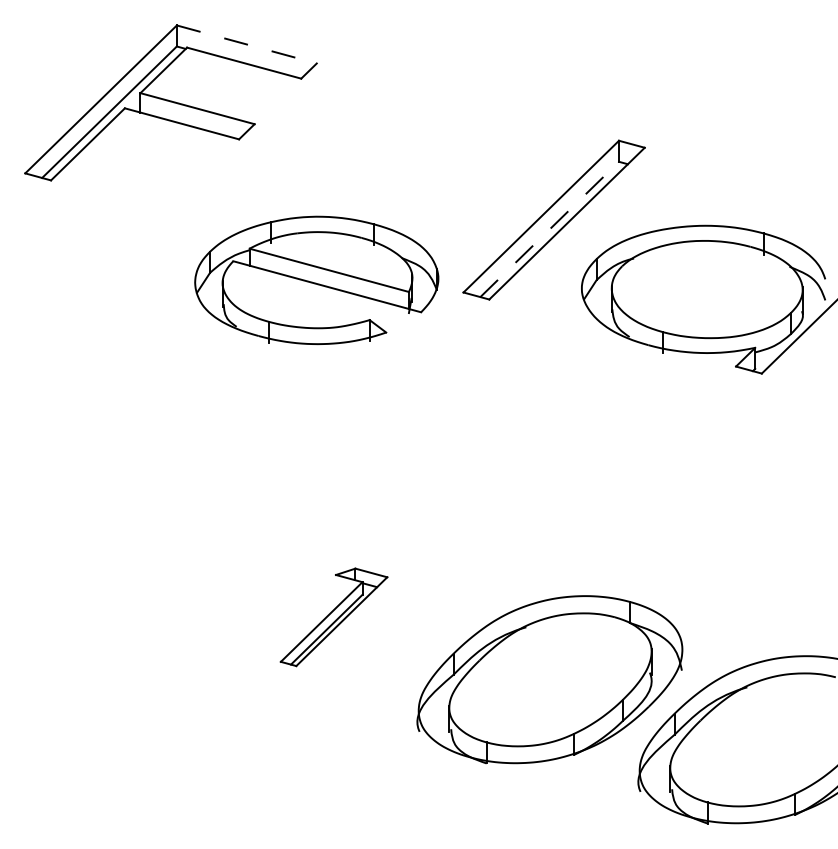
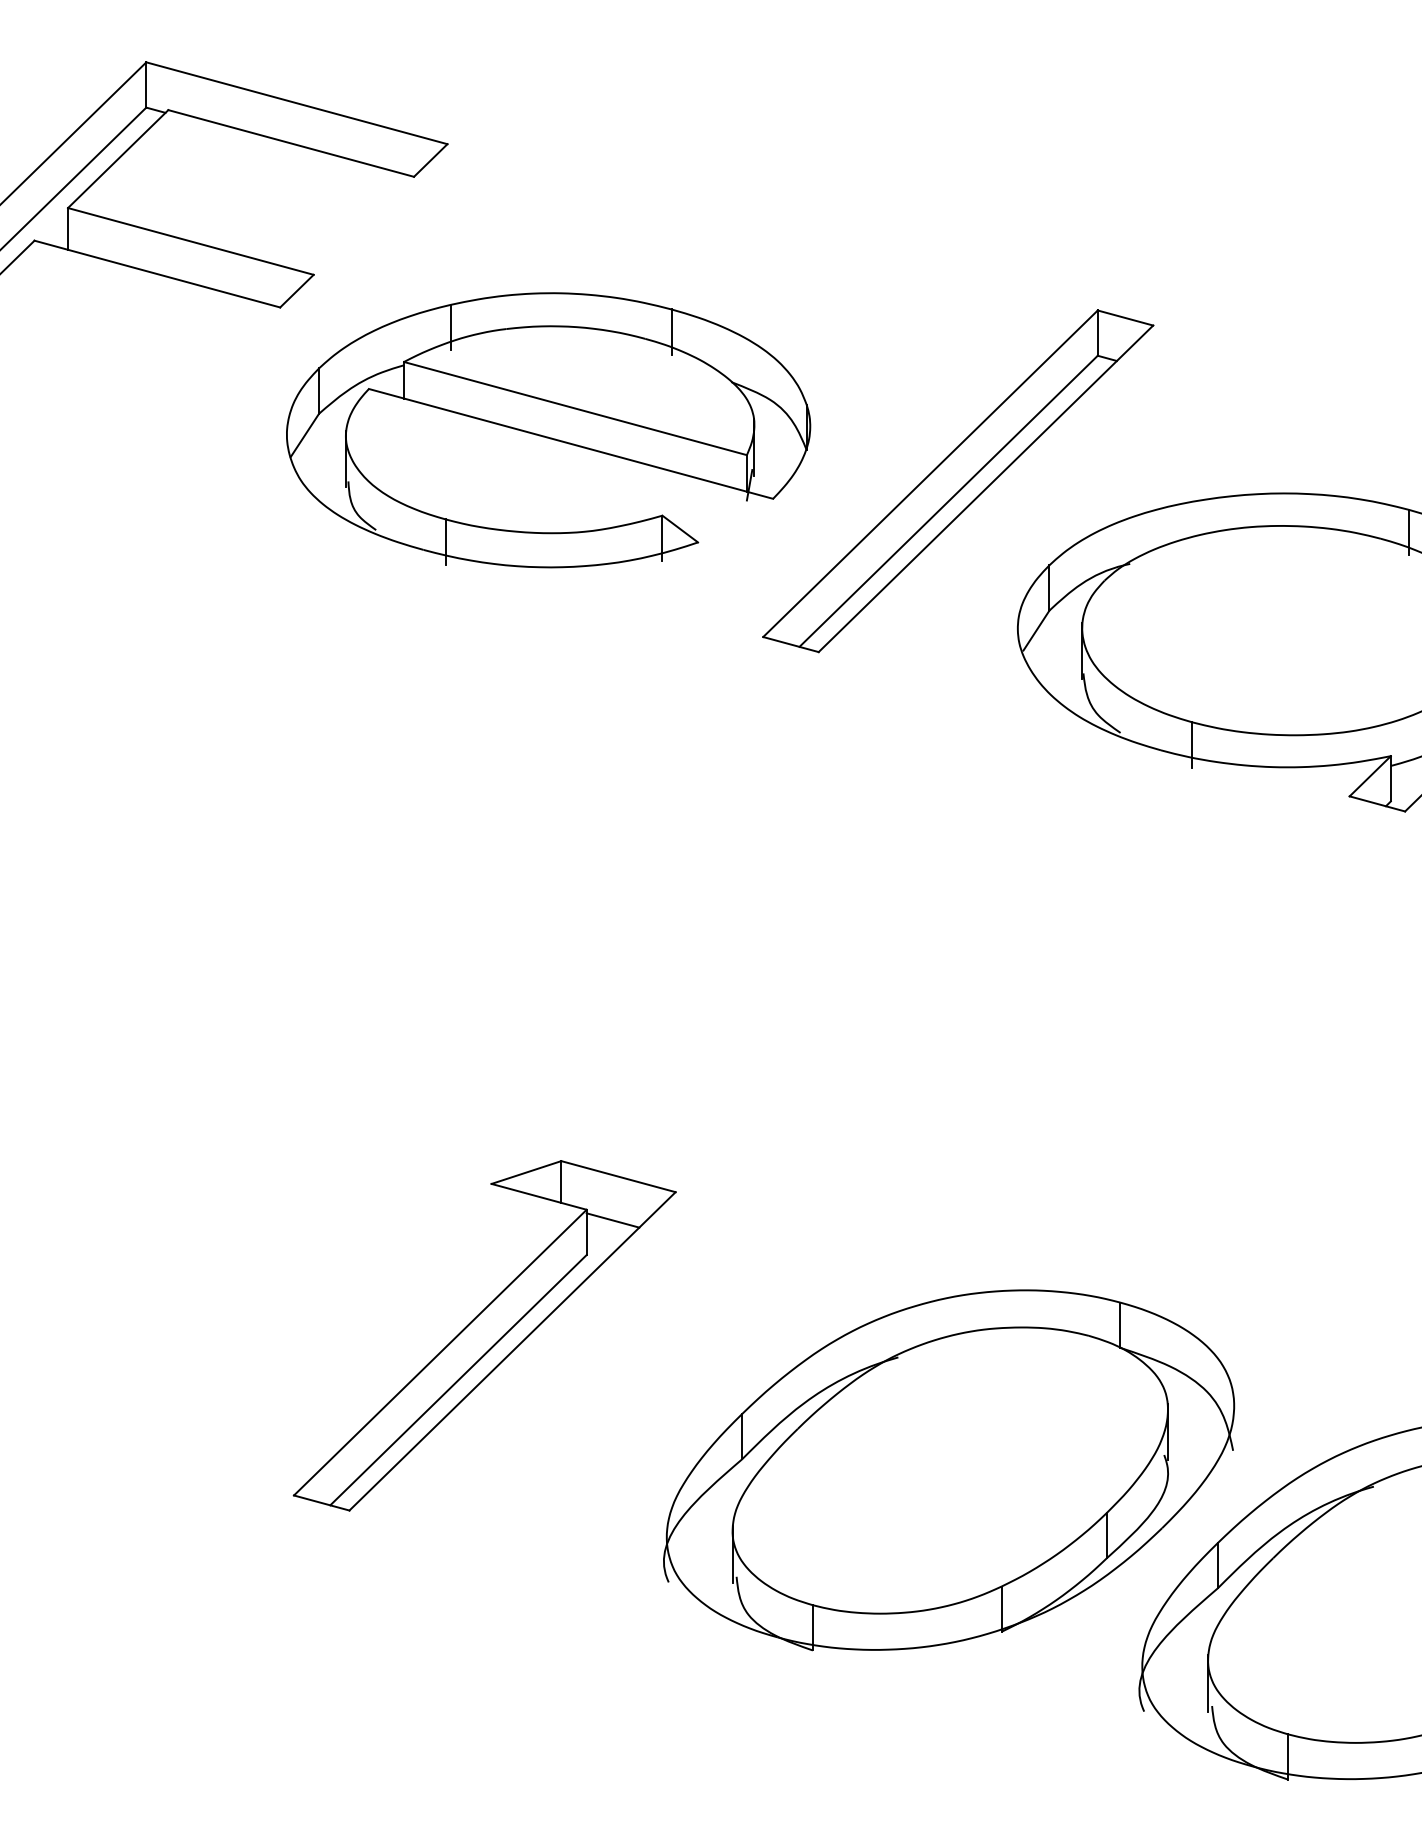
line: (246, 44) -> (296, 103), dashed -> solid
line: (549, 229) -> (948, 501), dashed -> solid
part: (316, 279) -> (547, 428), moved
part: (333, 617) -> (483, 1336), size x1.67

